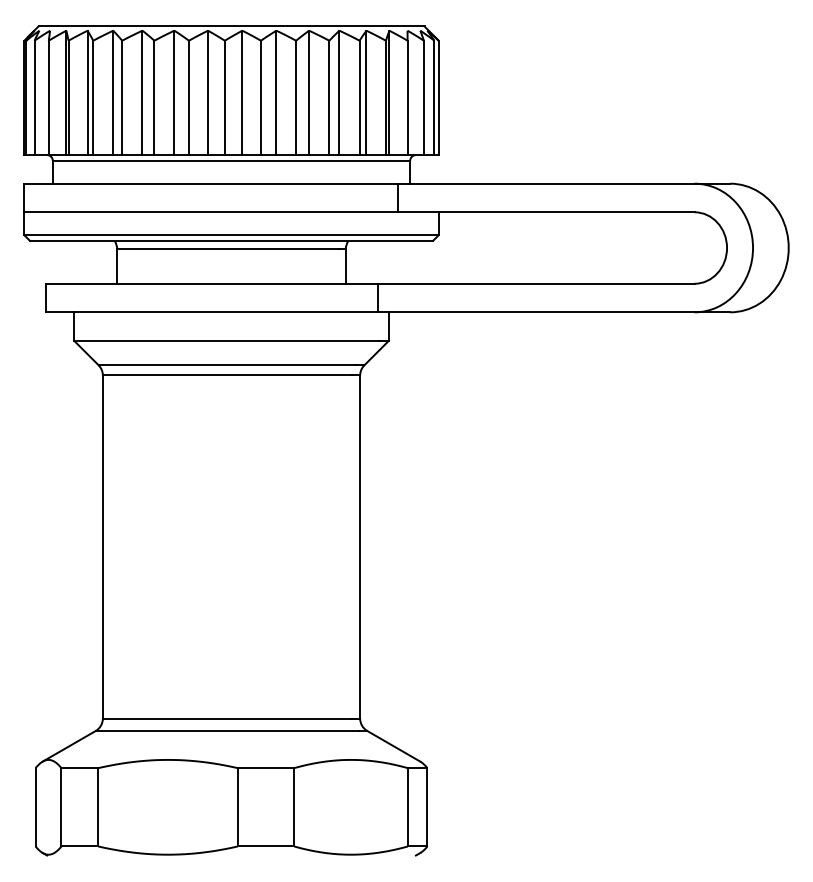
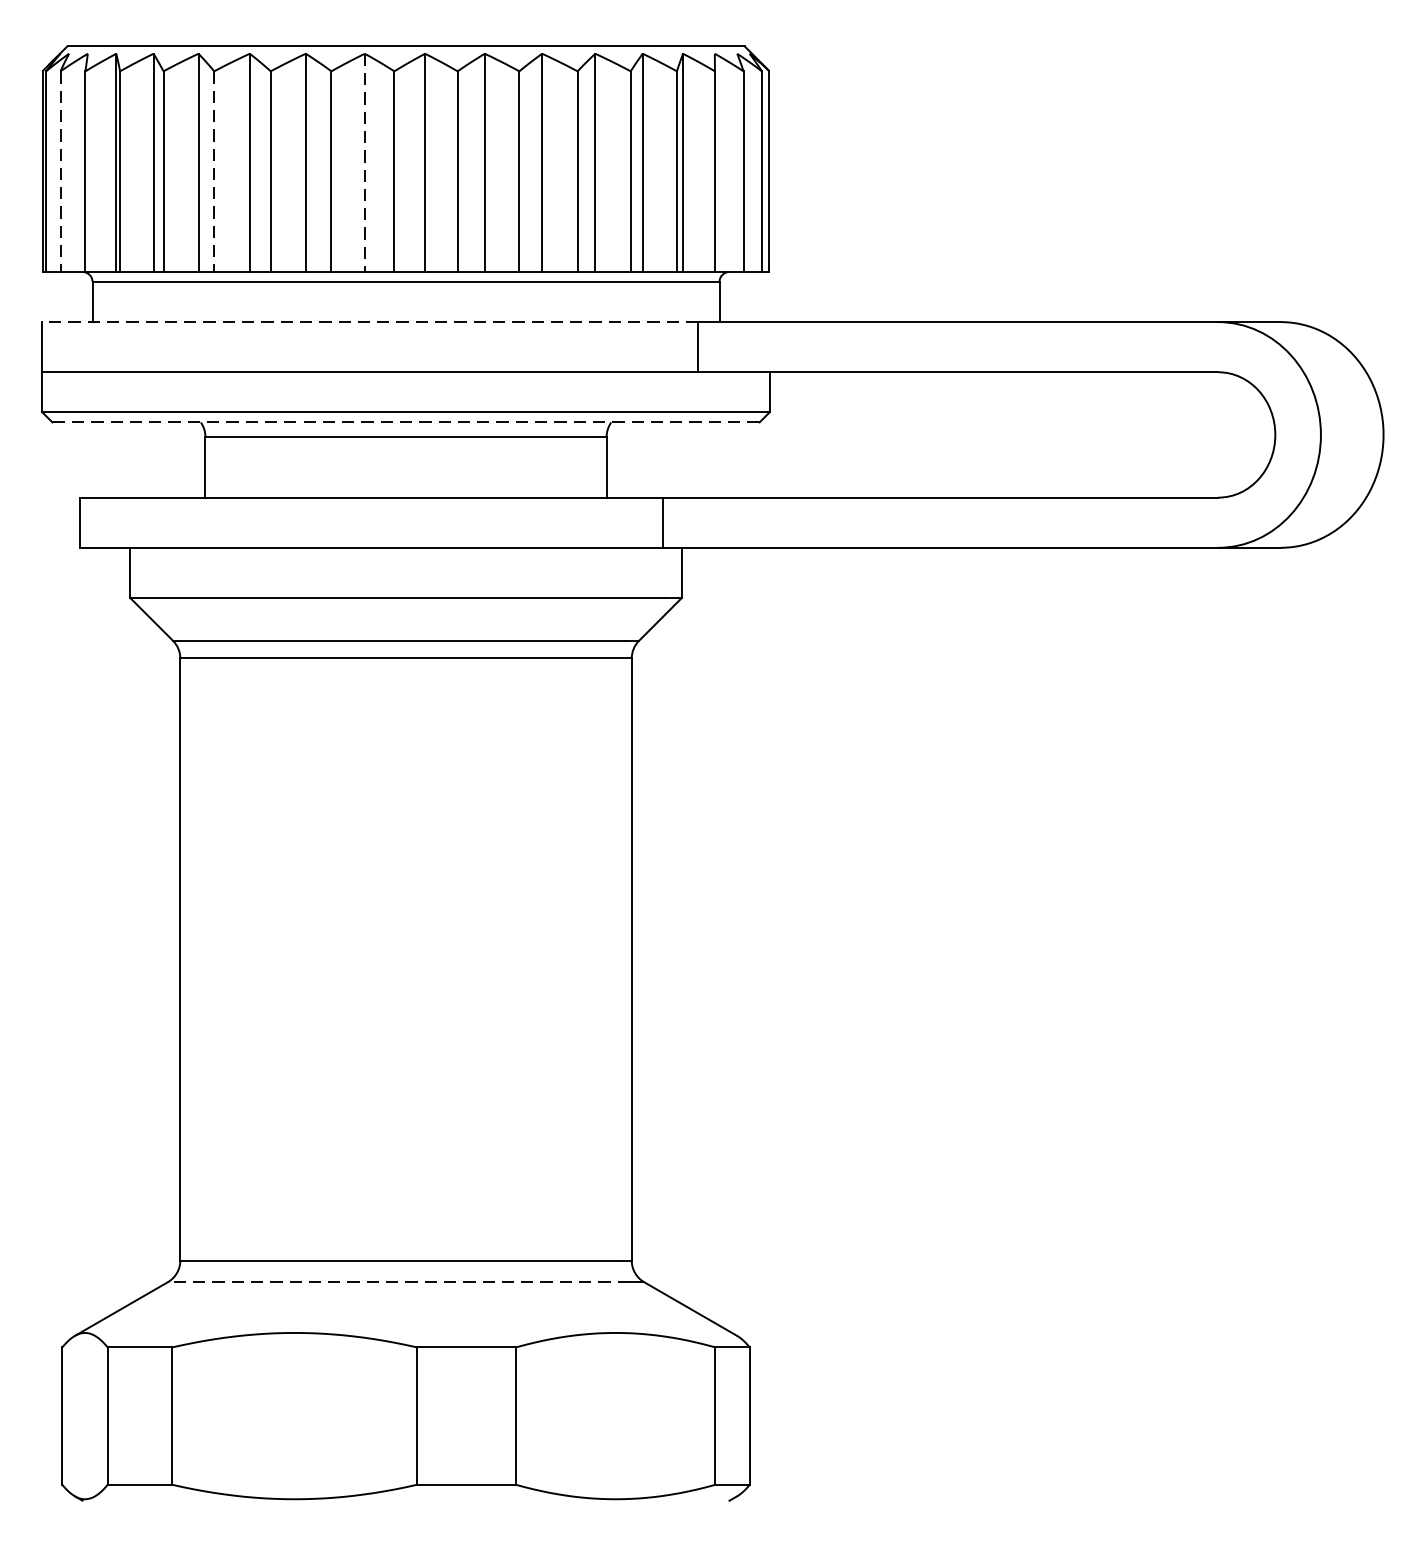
line: (208, 93) -> (365, 163), solid -> dashed
line: (34, 98) -> (60, 172), solid -> dashed
line: (122, 98) -> (214, 172), solid -> dashed
line: (211, 183) -> (370, 321), solid -> dashed
line: (231, 240) -> (405, 421), solid -> dashed
line: (227, 731) -> (398, 1283), solid -> dashed

